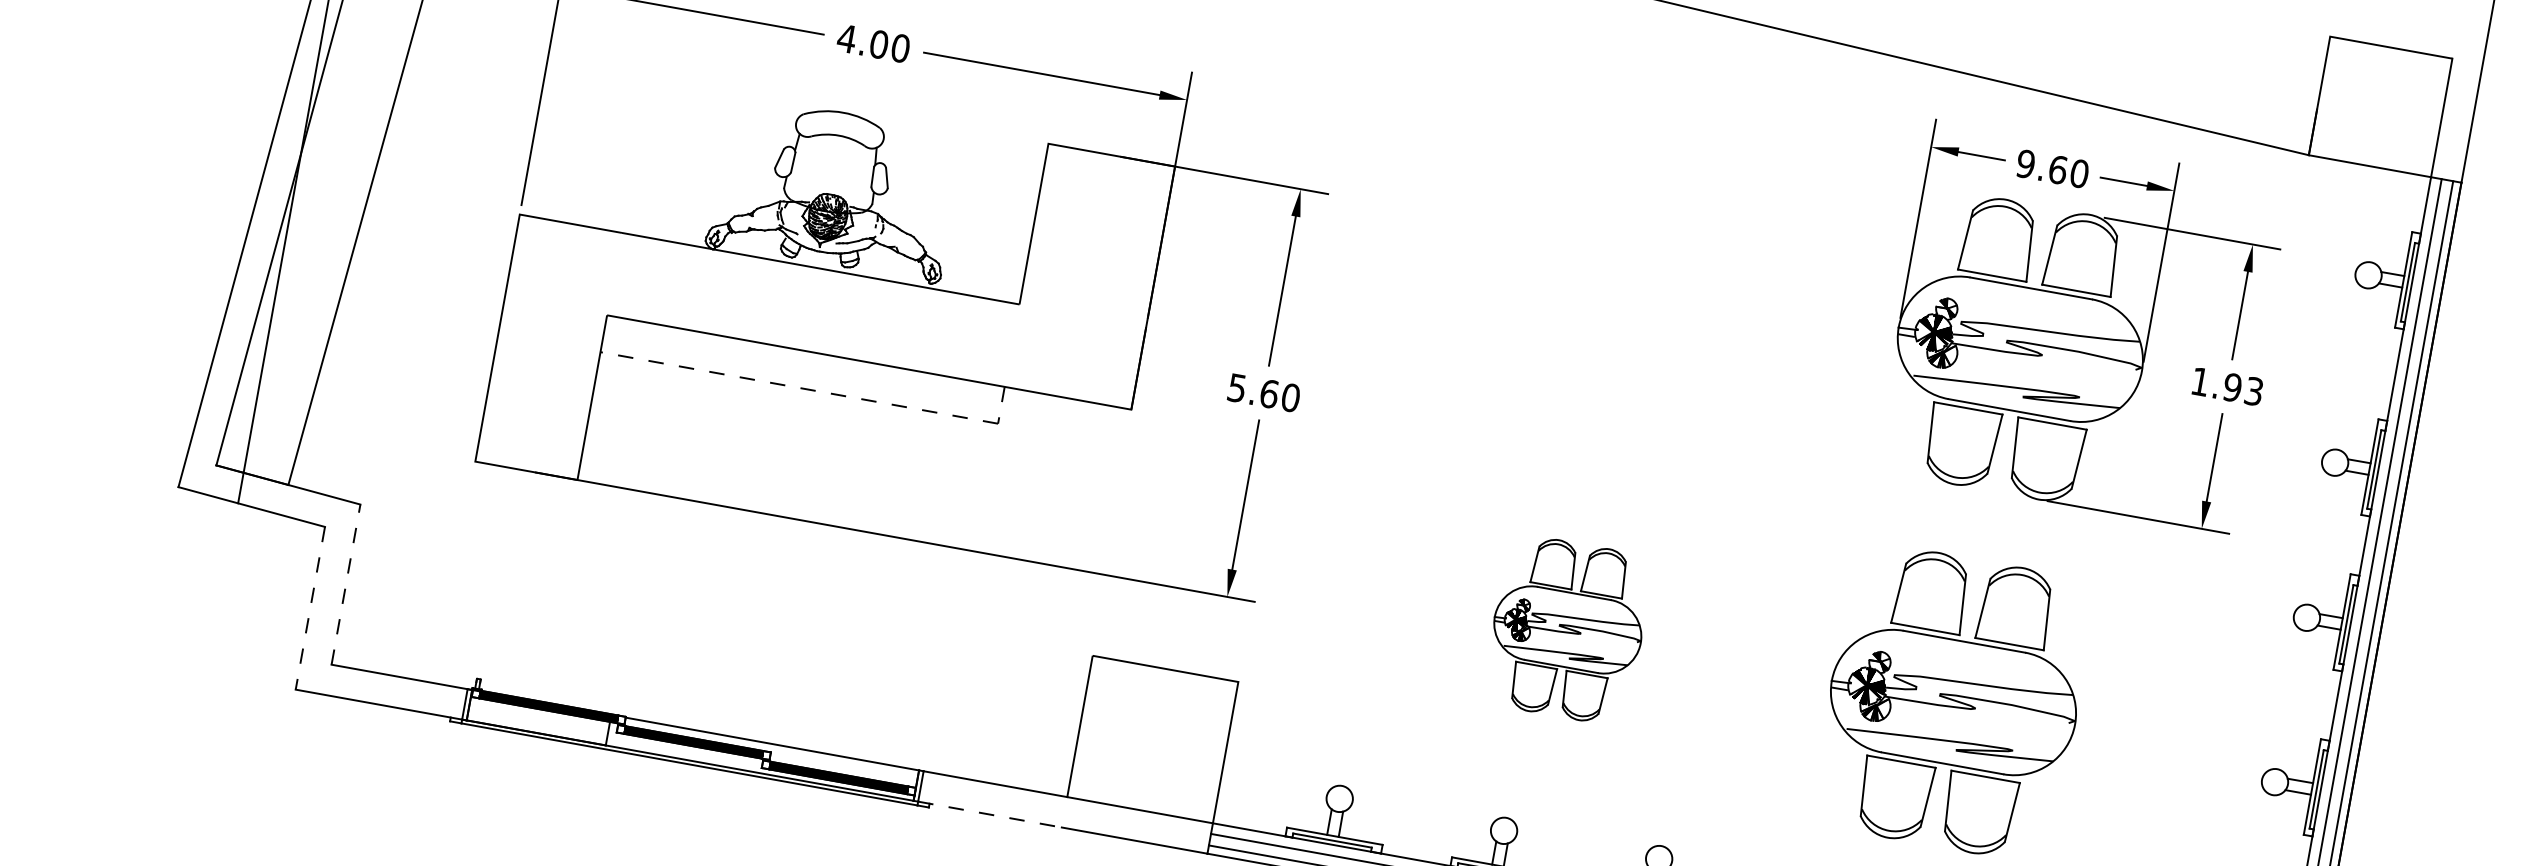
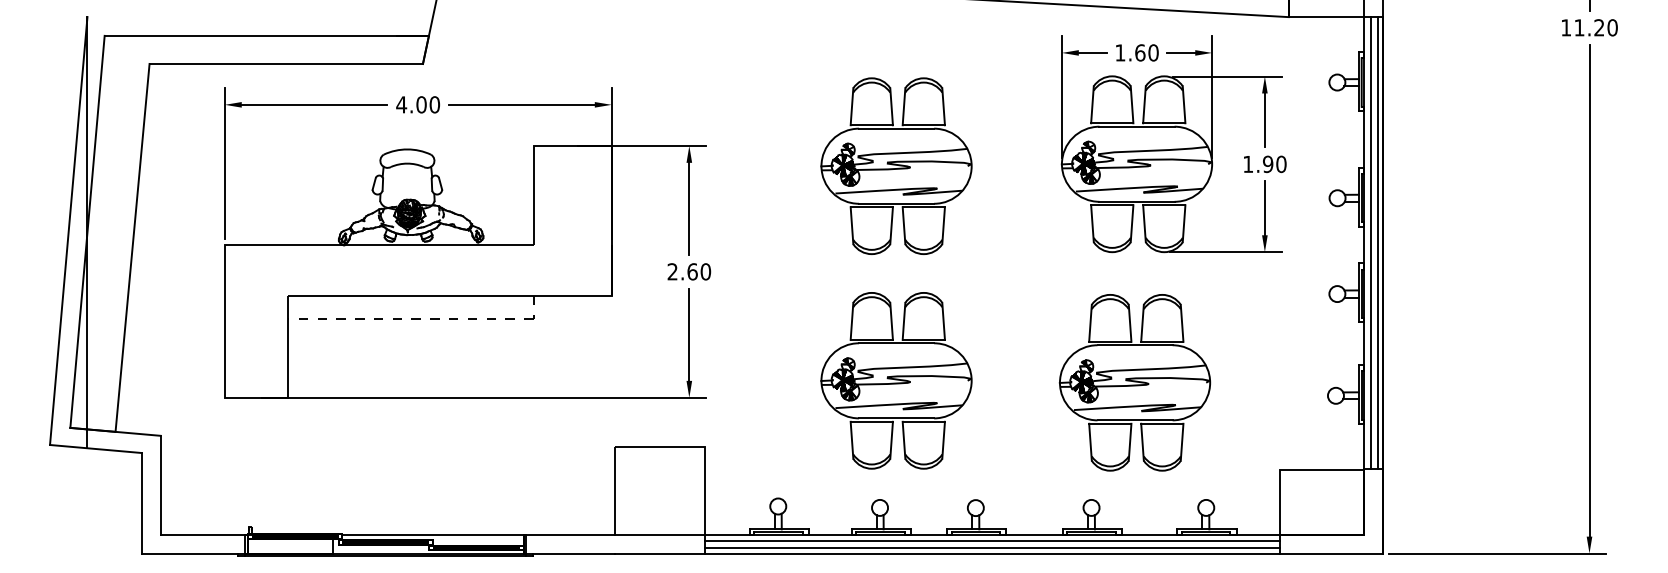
text: (2026, 163) -> (1120, 52), 9.60 -> 1.60
part: (1630, 281) -> (896, 165), added
text: (1236, 387) -> (672, 271), 5.60 -> 2.60
text: (2254, 391) -> (1281, 164), 1.93 -> 1.90
line: (345, 583) -> (160, 484), dashed -> solid
line: (309, 608) -> (141, 503), dashed -> solid
part: (1567, 629) -> (896, 380), size x1.67
line: (991, 814) -> (571, 553), dashed -> solid

